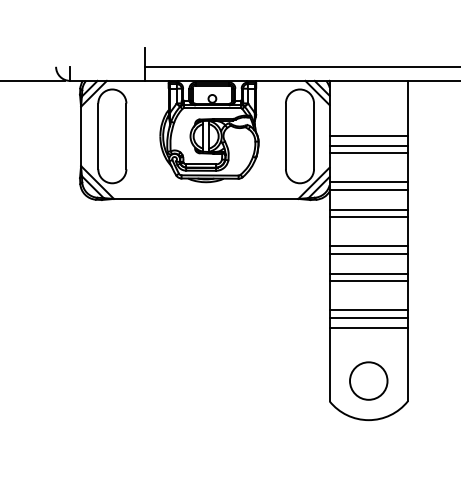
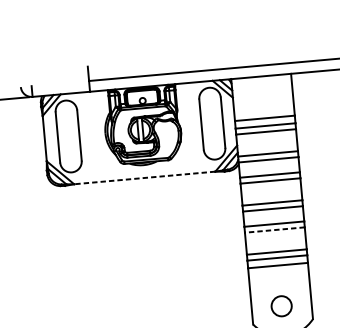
line: (205, 198) -> (144, 177), solid -> dashed
line: (368, 281) -> (274, 230), solid -> dashed
circle: (368, 380) -> (281, 305), size x0.7

